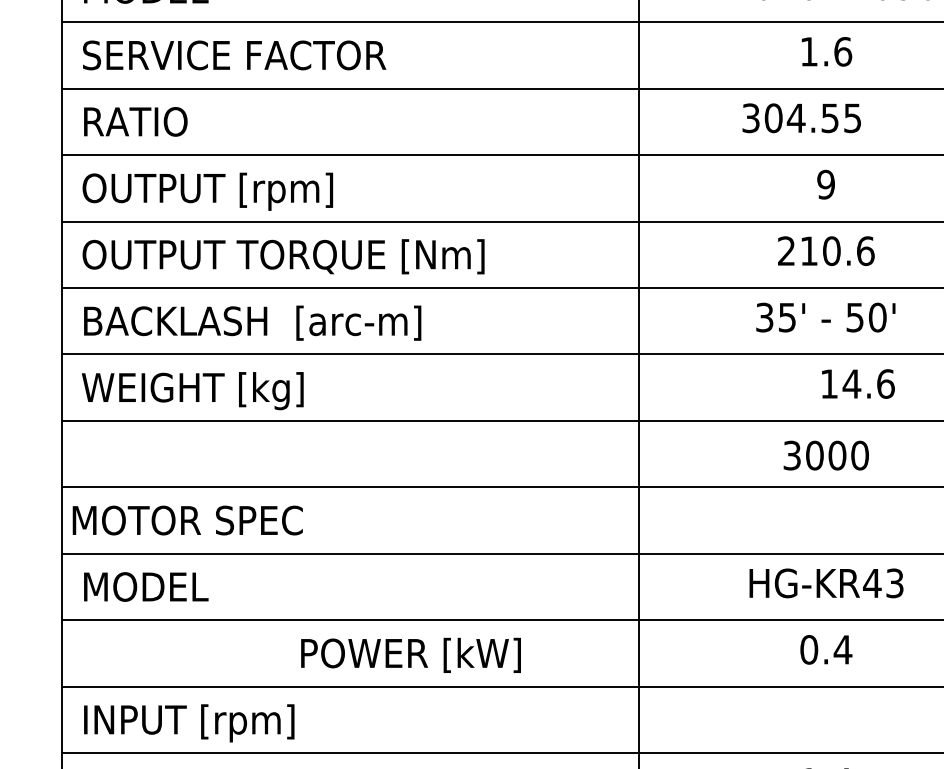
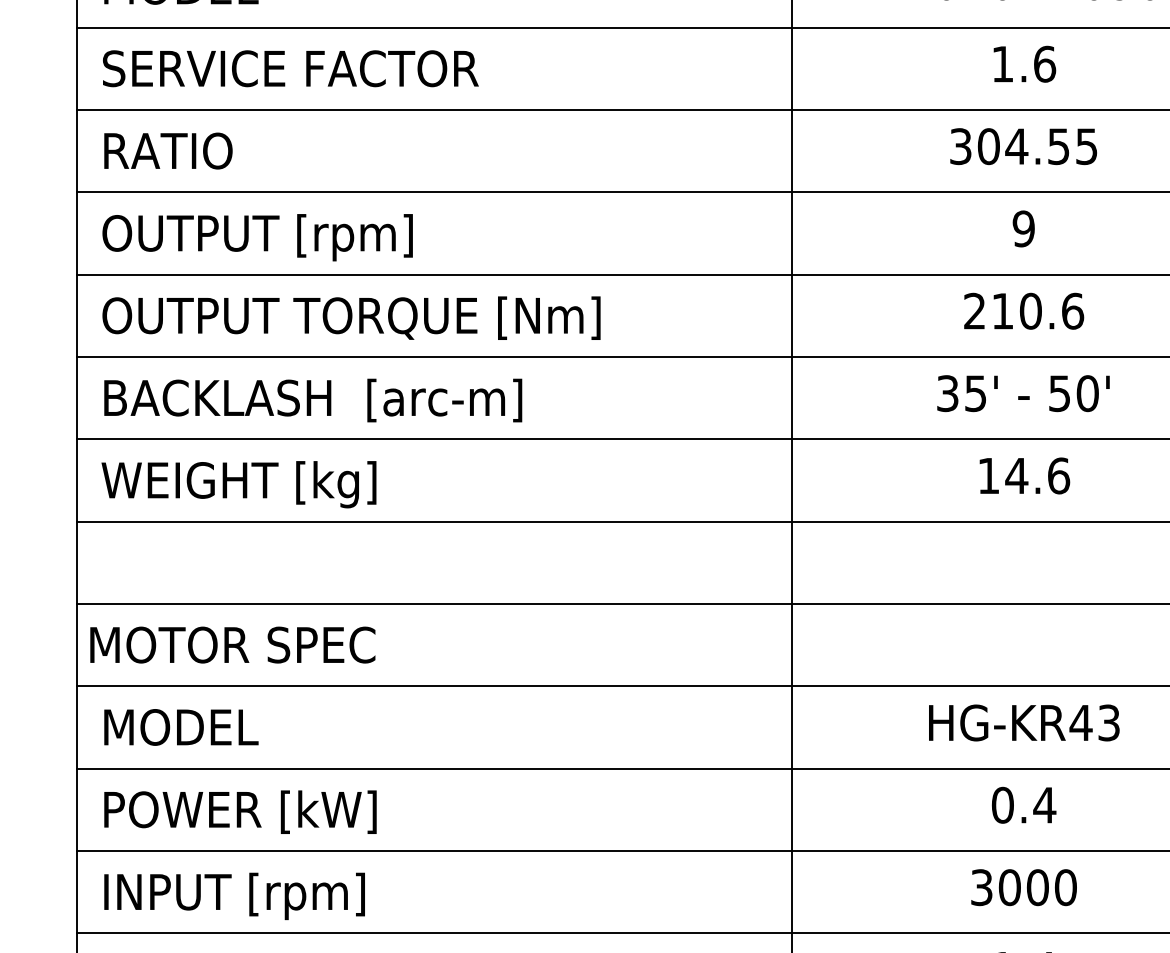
text: (801, 118) -> (1023, 146), moved
text: (858, 383) -> (1024, 475), moved
text: (825, 455) -> (1023, 887), moved
text: (411, 654) -> (240, 811), moved

